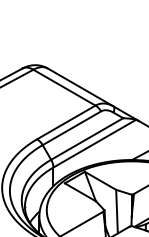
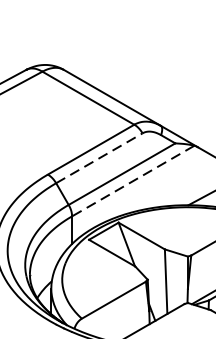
line: (71, 128) -> (98, 158), solid -> dashed
line: (94, 143) -> (132, 180), solid -> dashed

